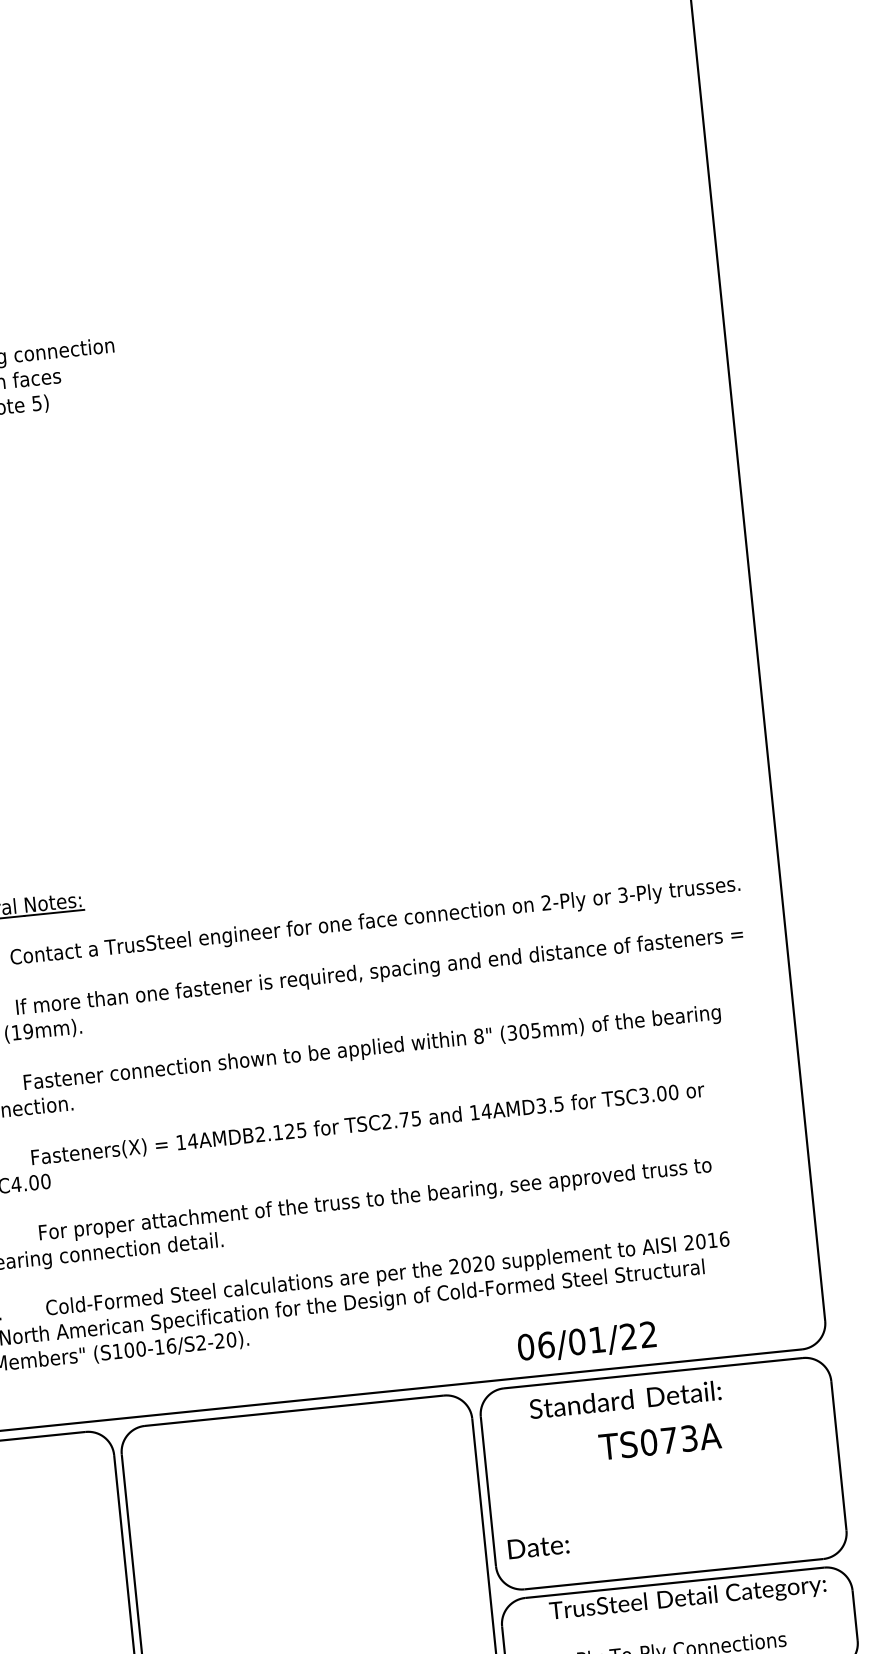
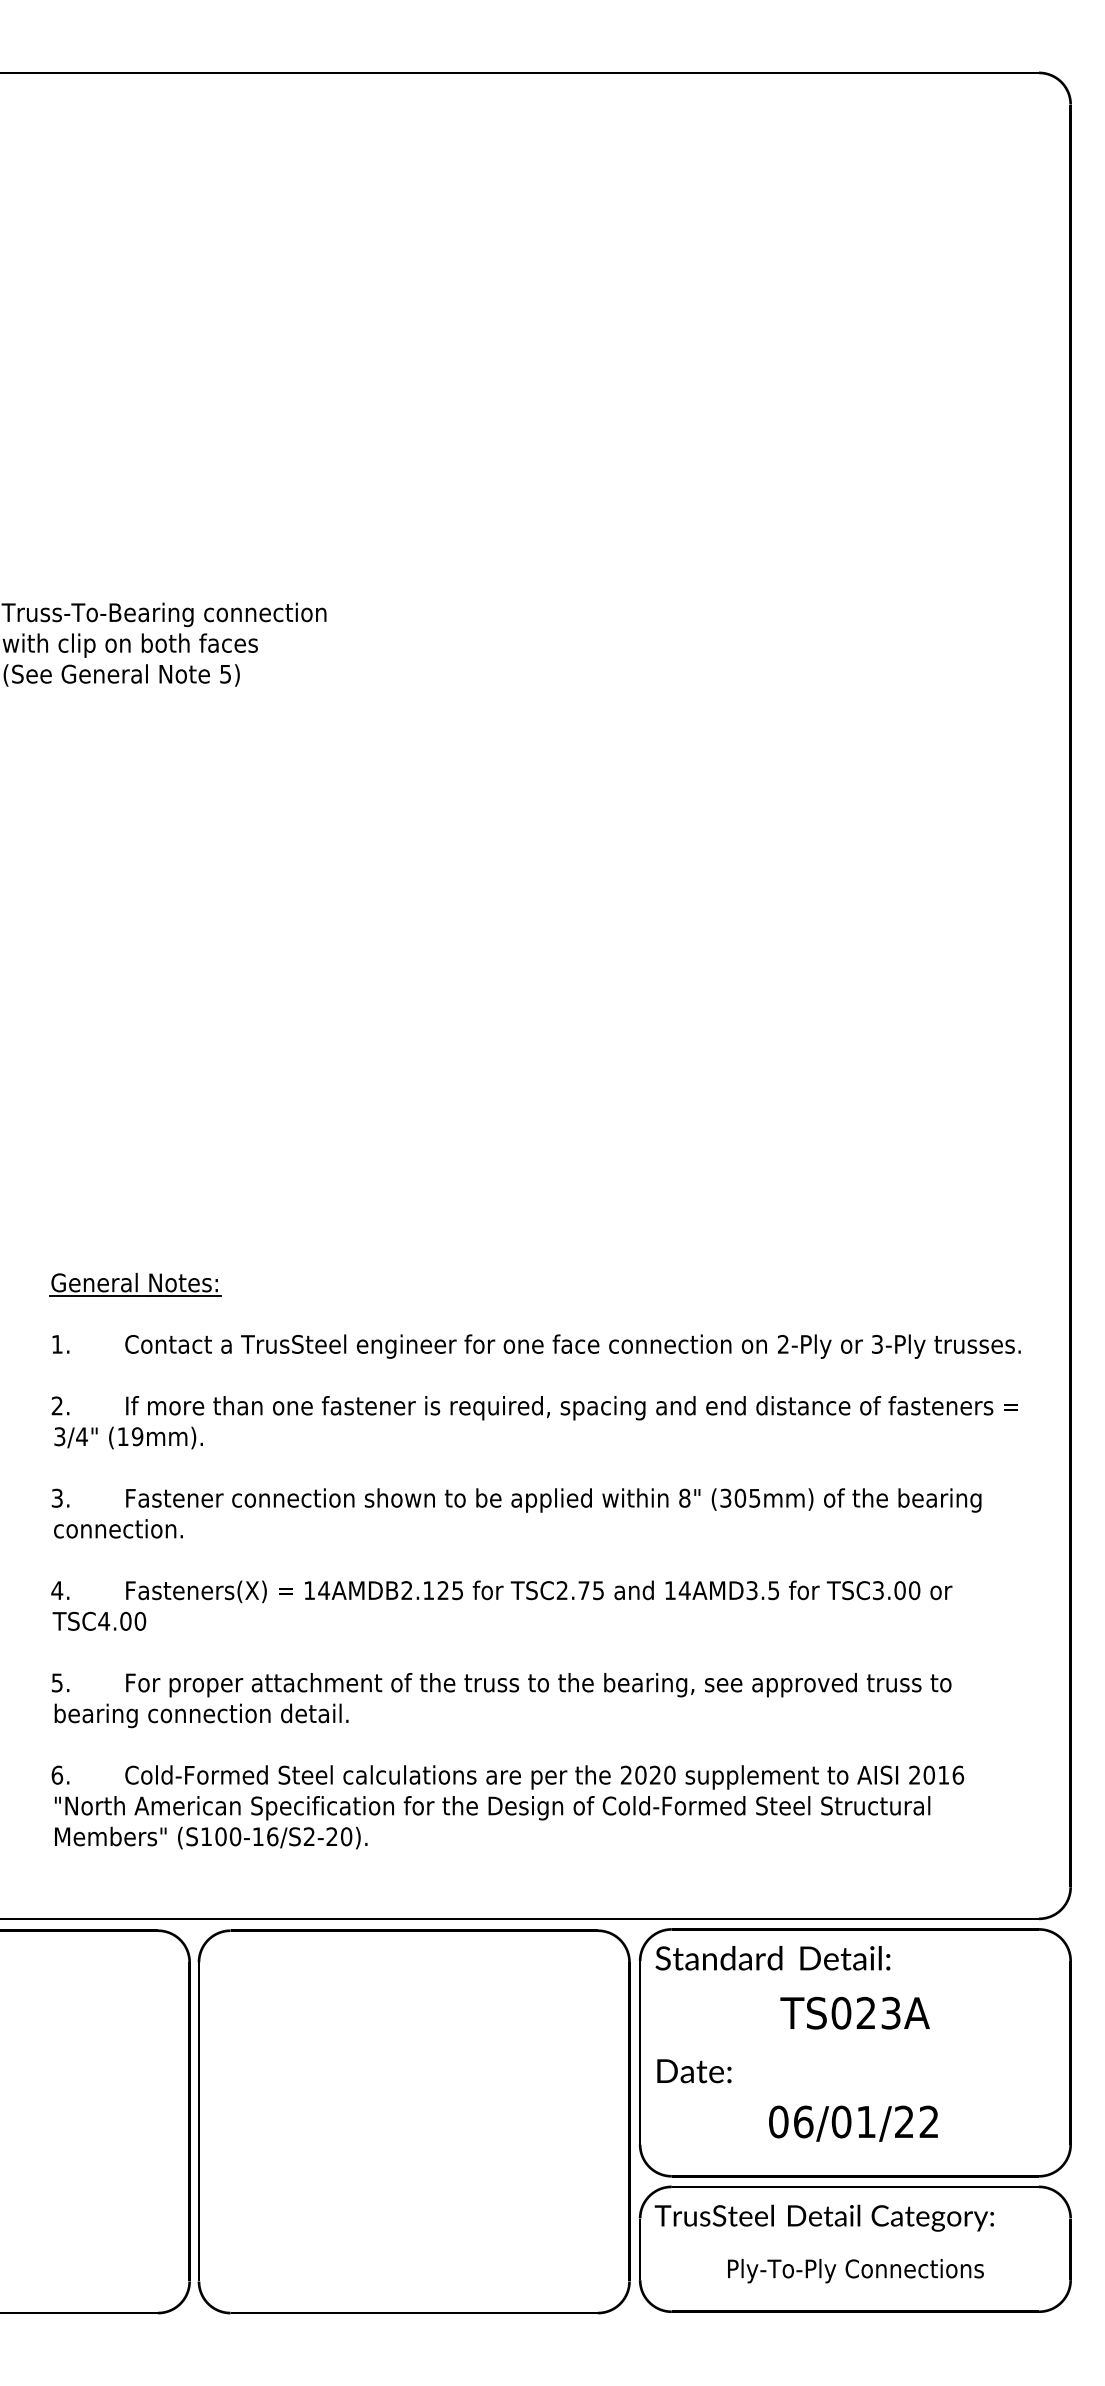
text: (587, 1342) -> (853, 2123), moved
text: (624, 1400) -> (772, 1958), moved
text: (668, 1440) -> (865, 2012), TS073A -> TS023A
text: (538, 1546) -> (694, 2071), moved
text: (687, 1598) -> (823, 2217), moved

